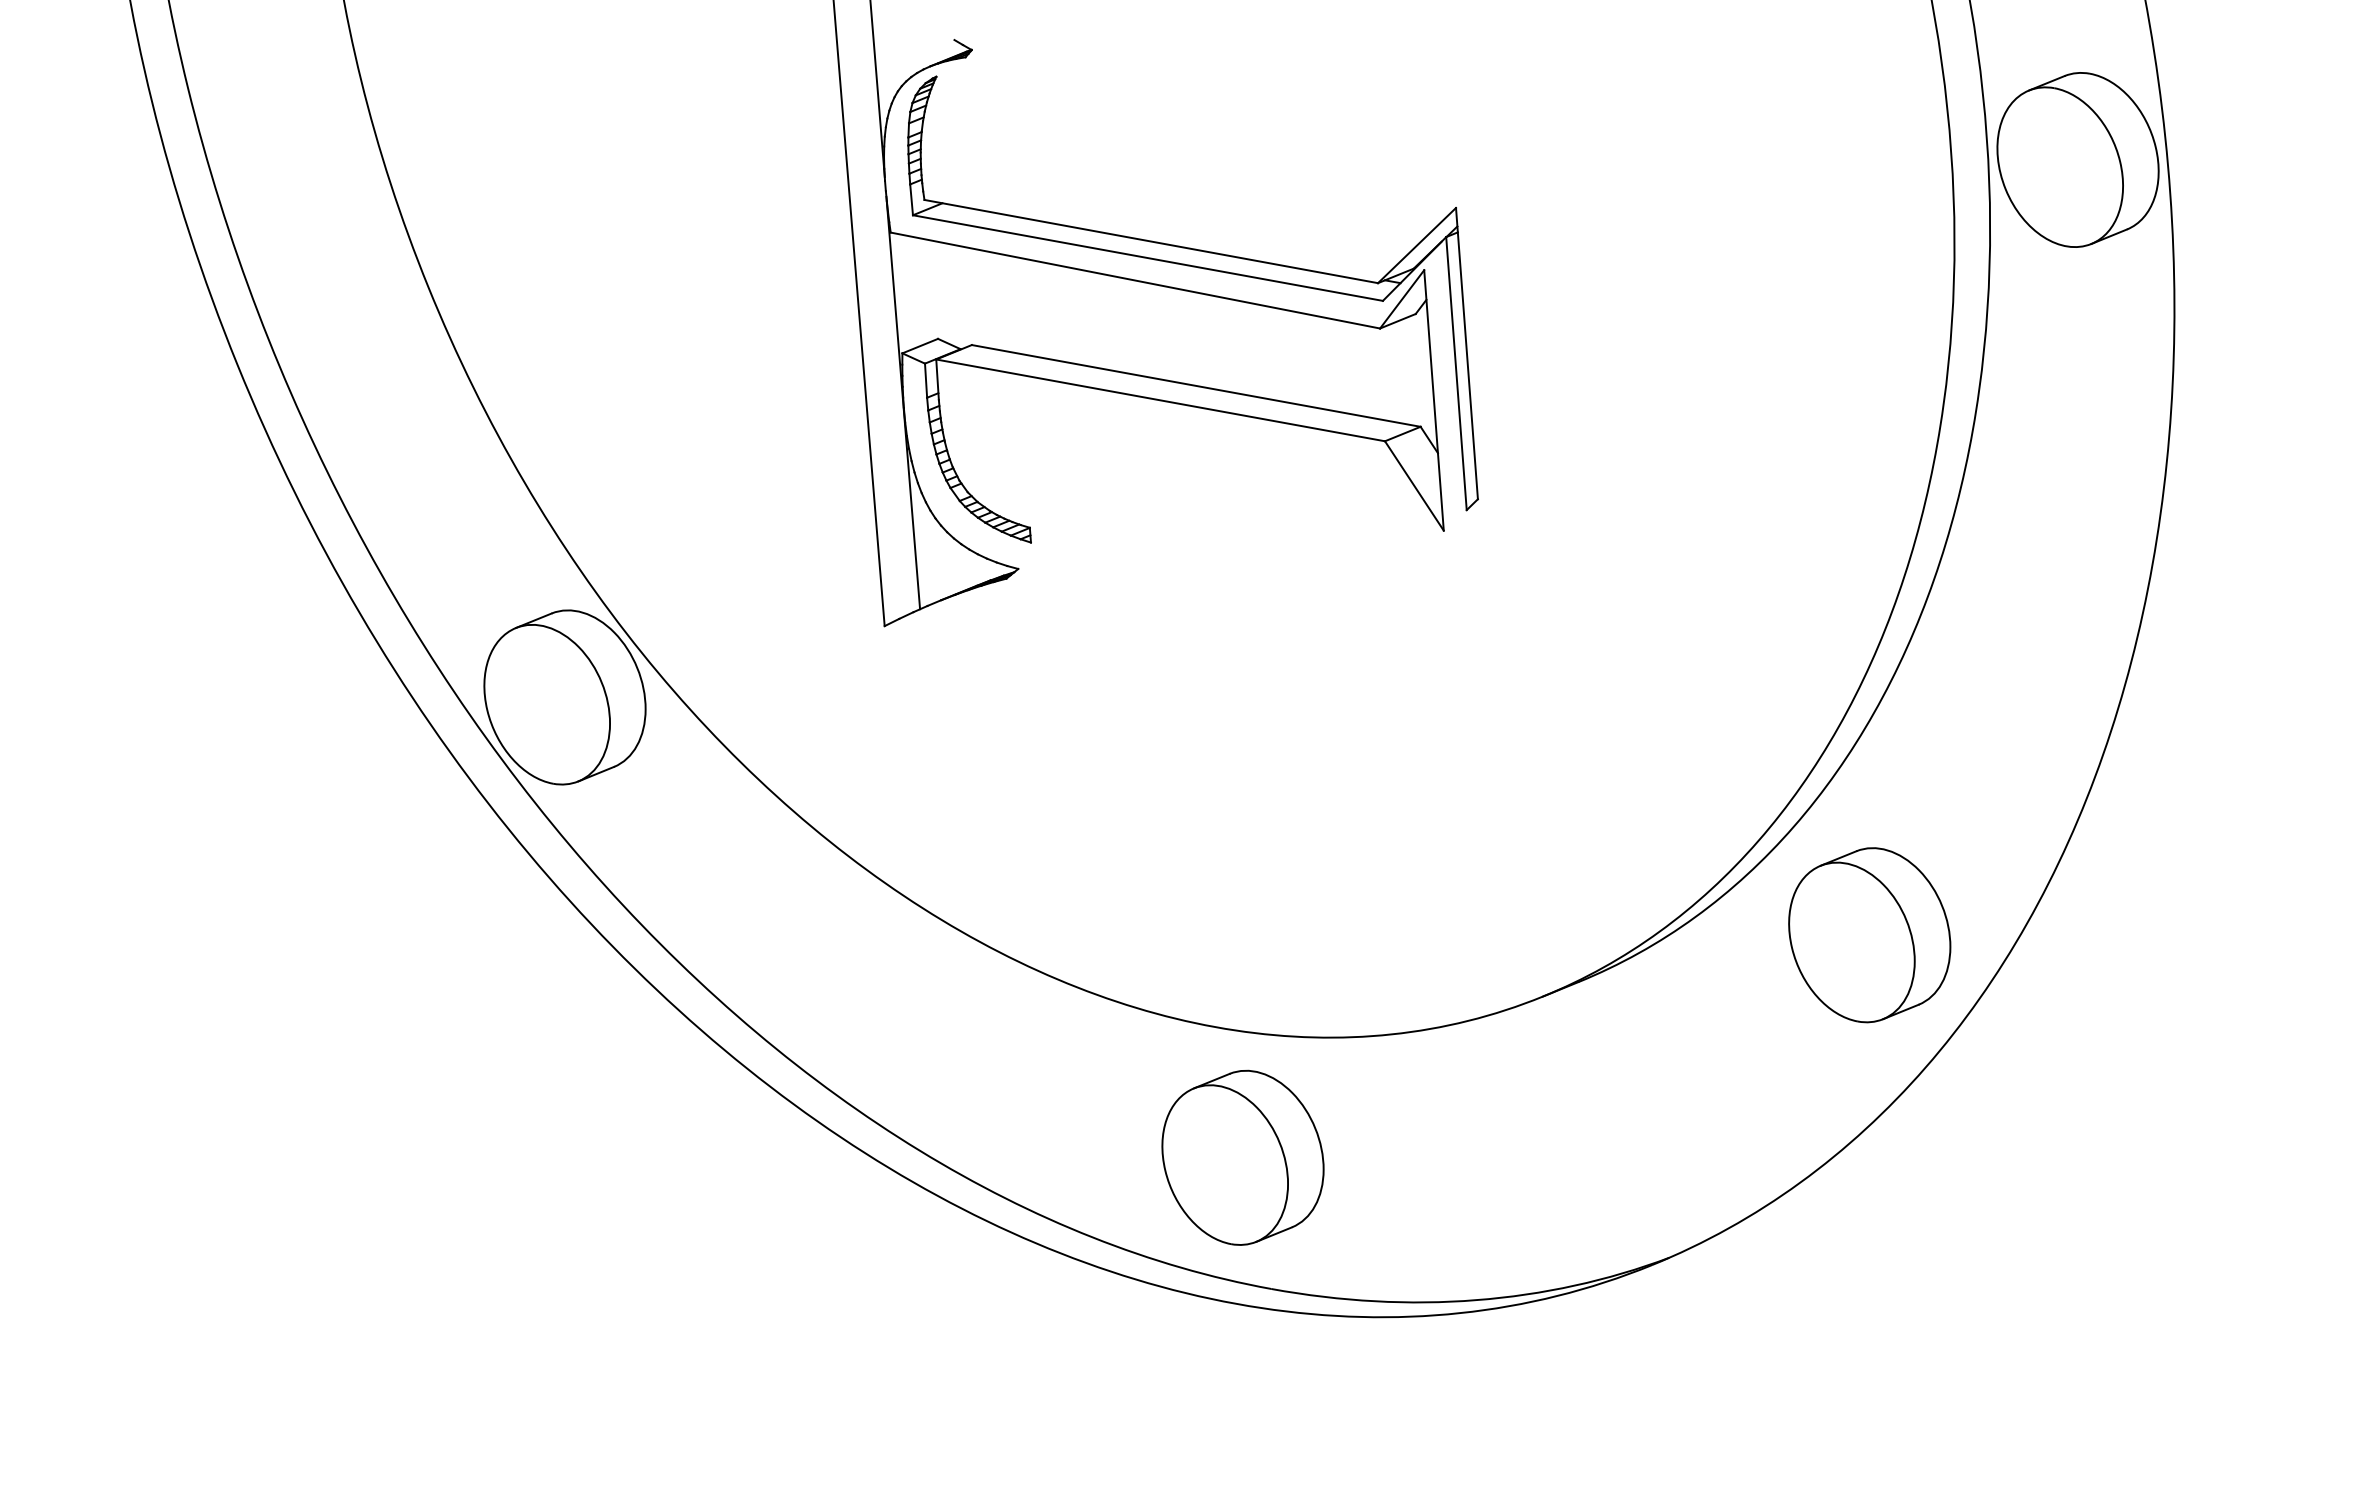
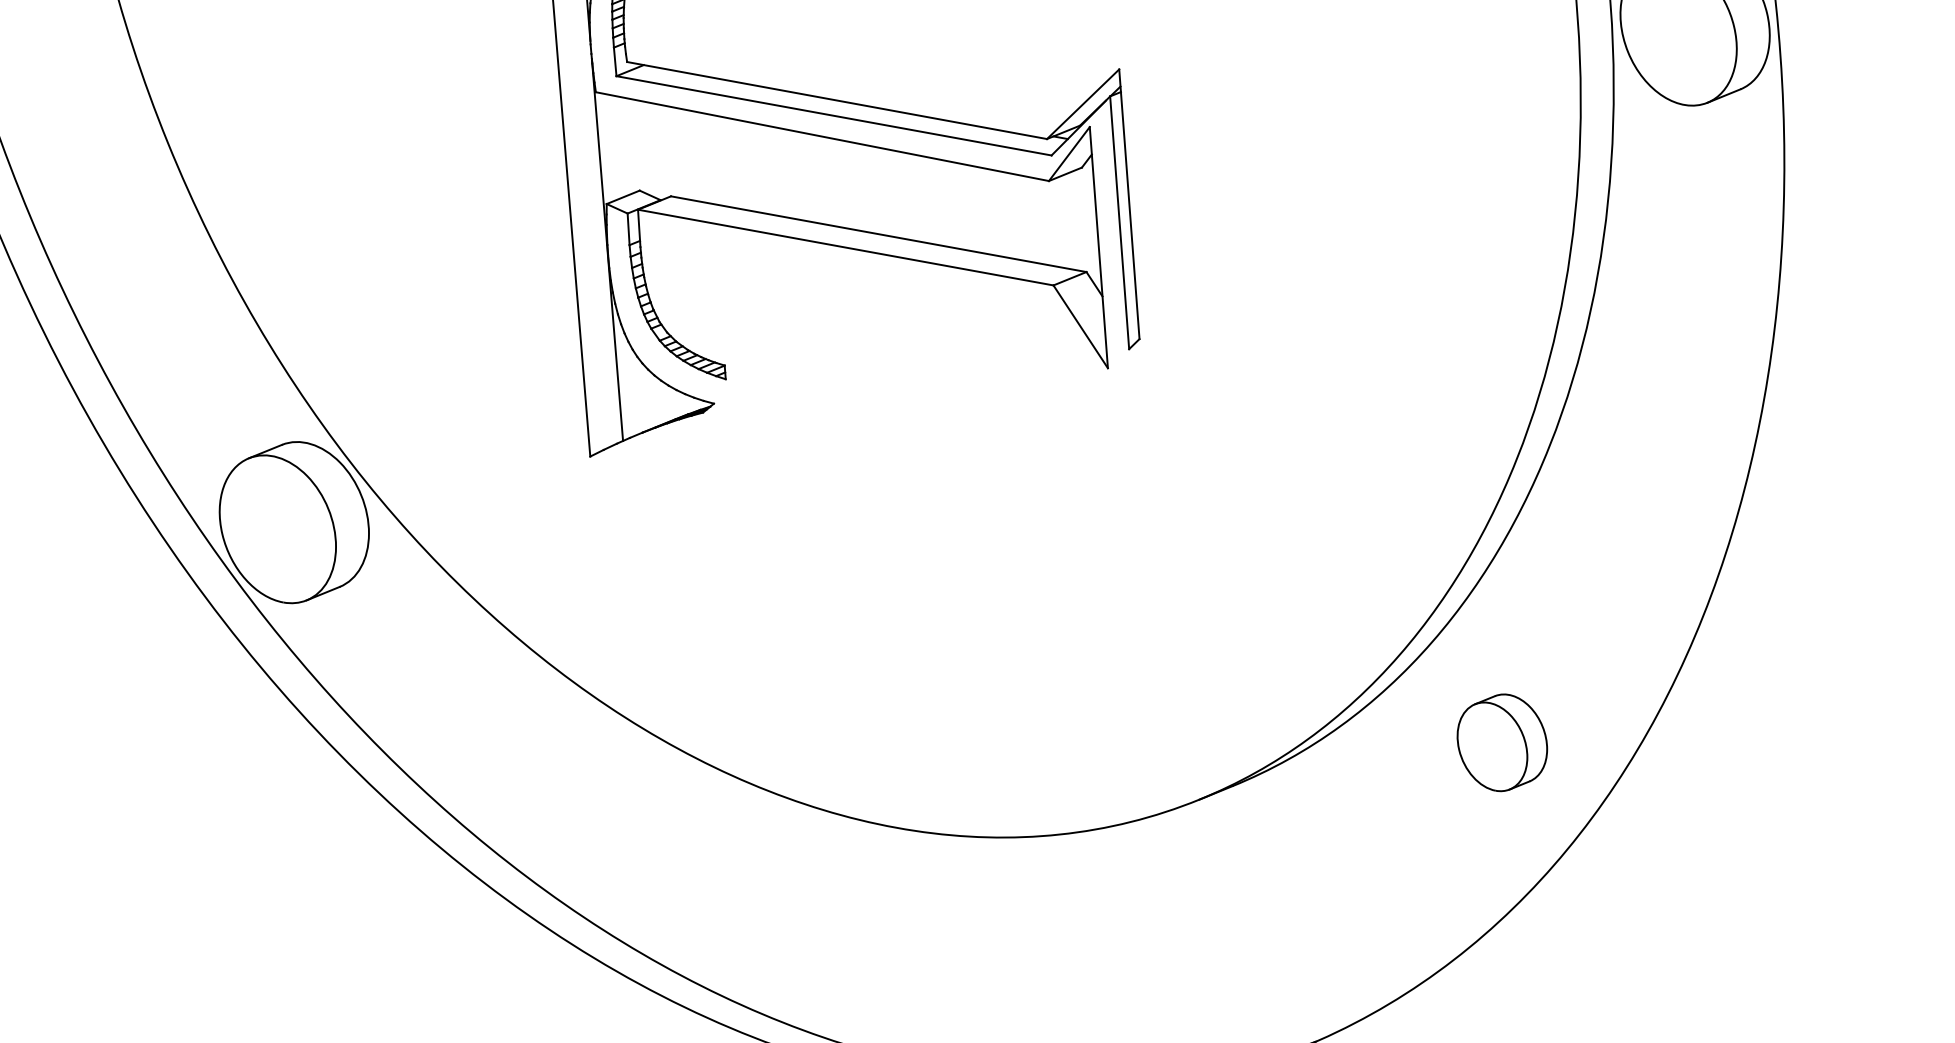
part: (1869, 935) -> (1502, 742), size x0.6
part: (1242, 1157) -> (921, 948), removed

